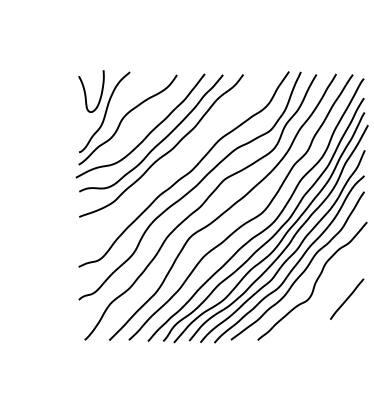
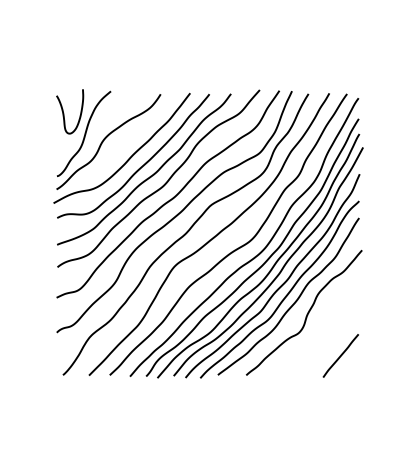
curve: (180, 159) -> (164, 183), added
line: (346, 298) -> (340, 355), moved

